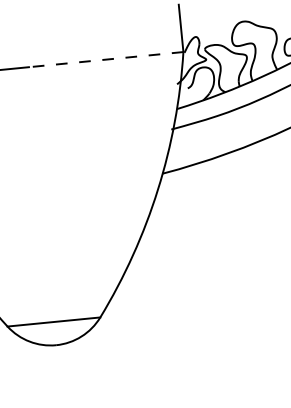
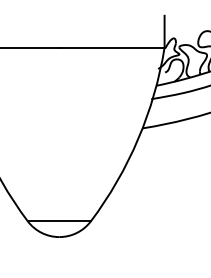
line: (105, 59) -> (111, 47), dashed -> solid

